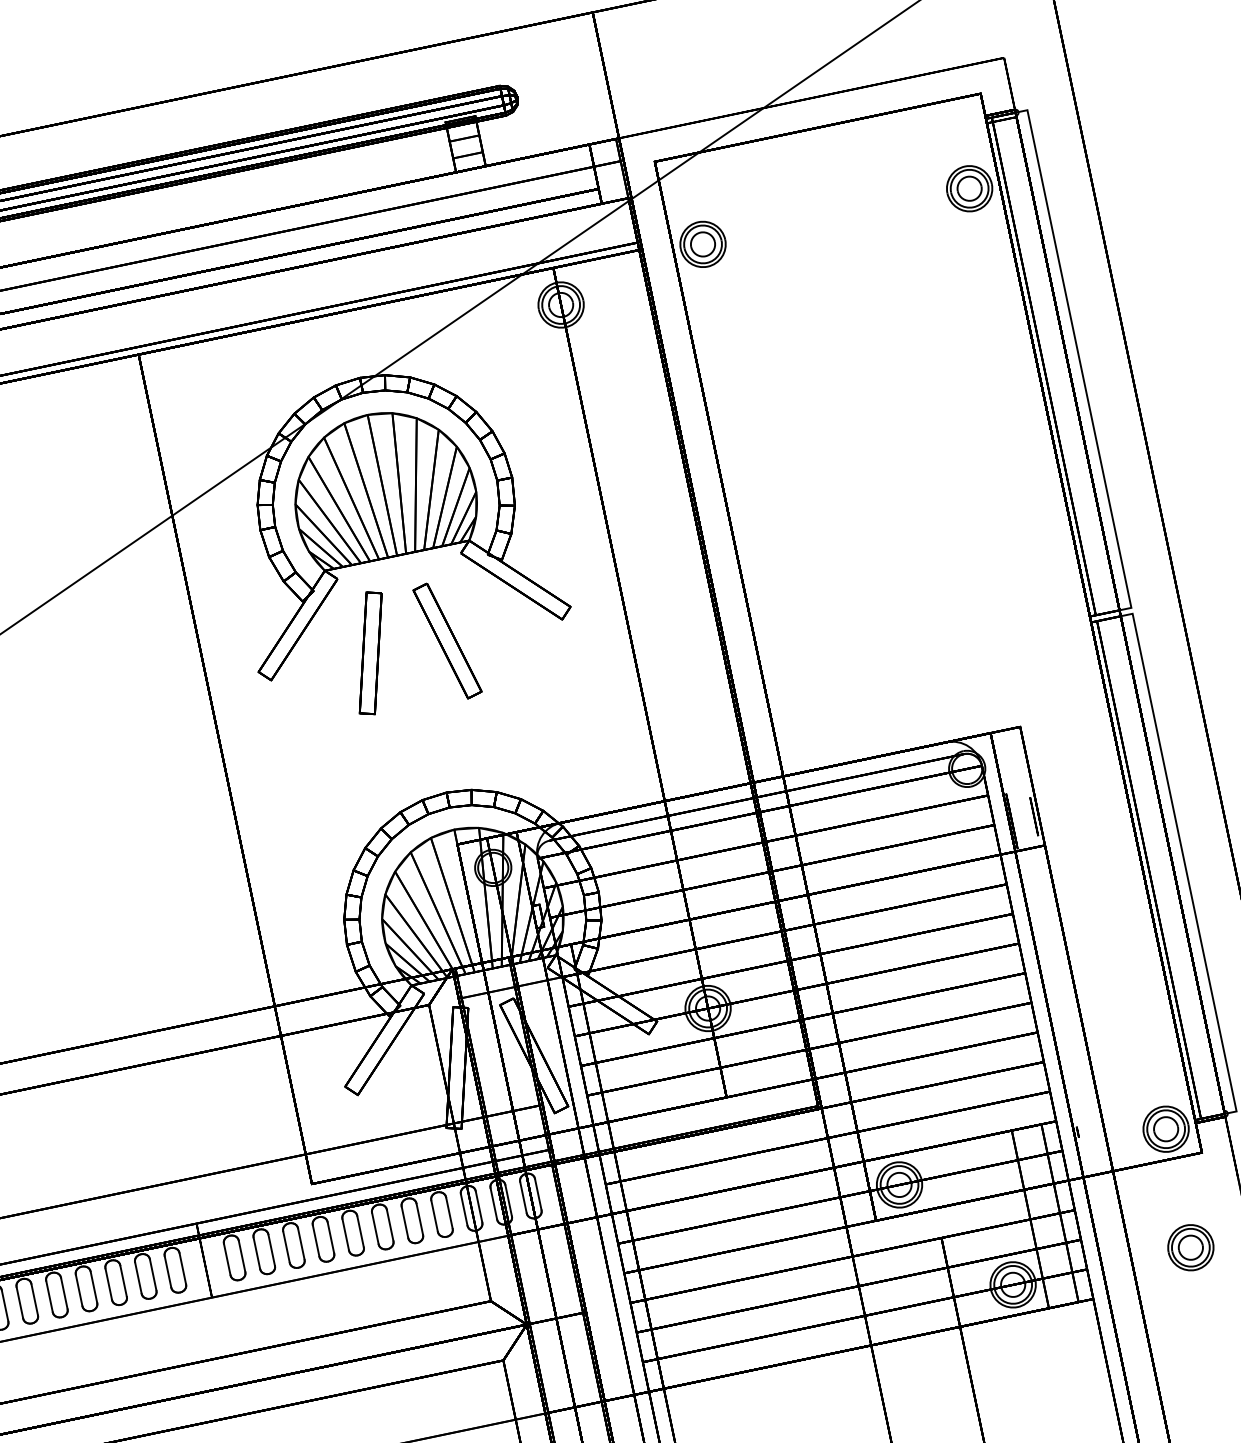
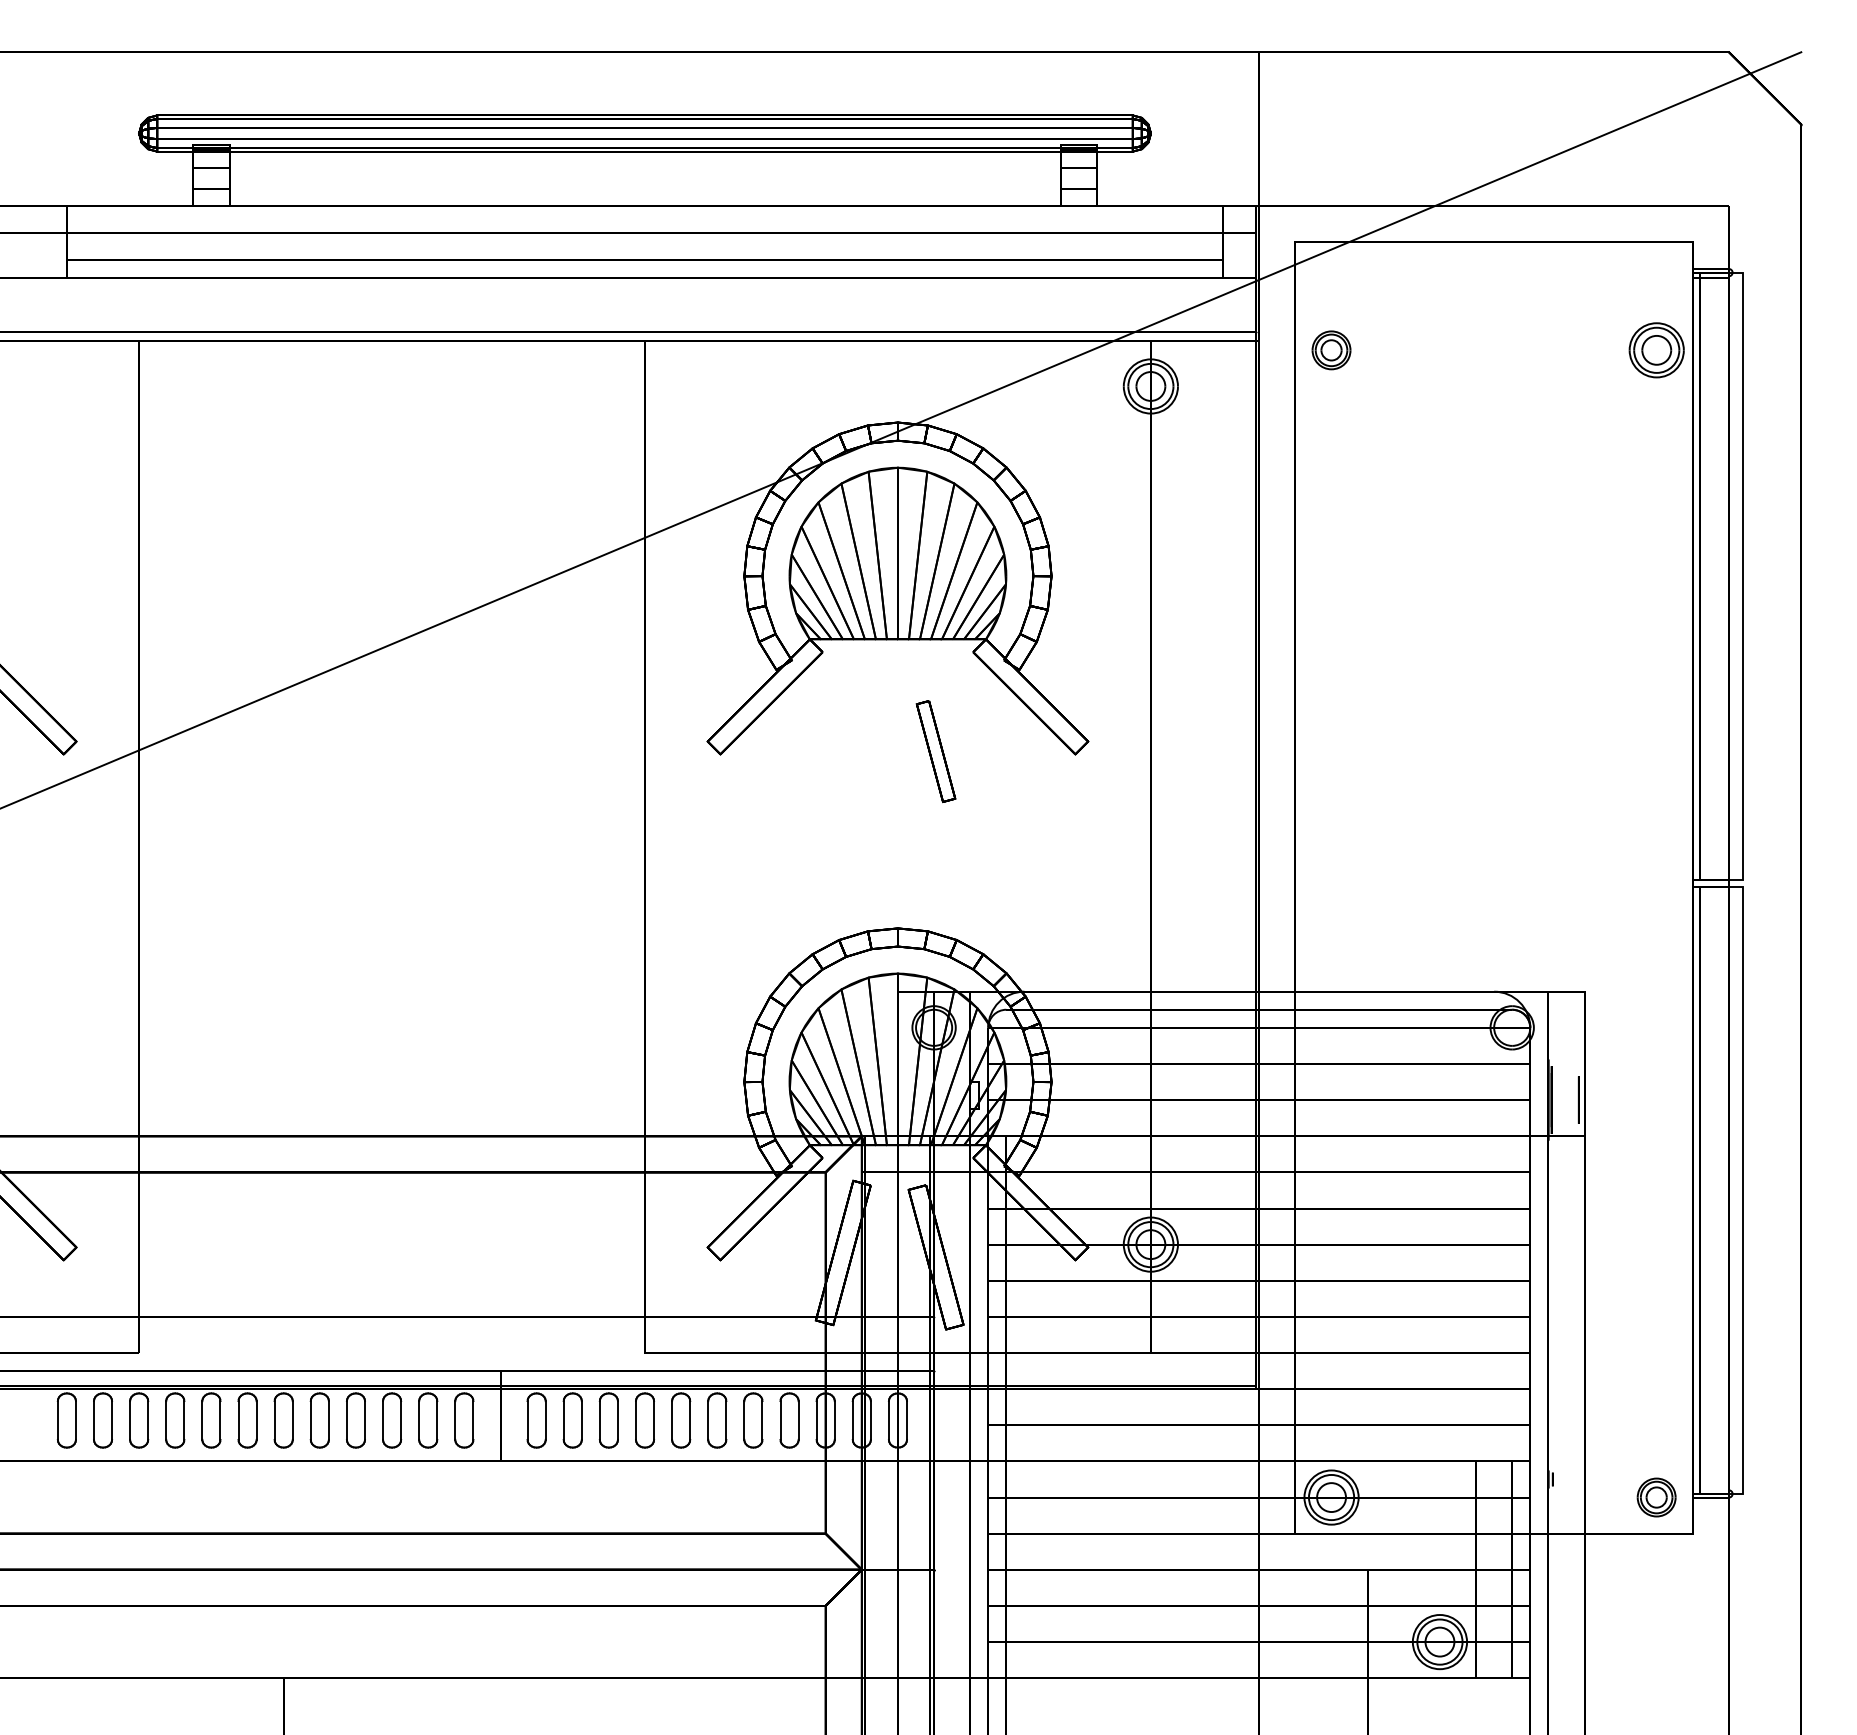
part: (703, 244) -> (1331, 350), size x0.7
part: (447, 641) -> (935, 751), size x0.7
part: (369, 652) -> (842, 746), removed
part: (1165, 1129) -> (1656, 1497), size x0.7
part: (1190, 1248) -> (1656, 1642), removed

